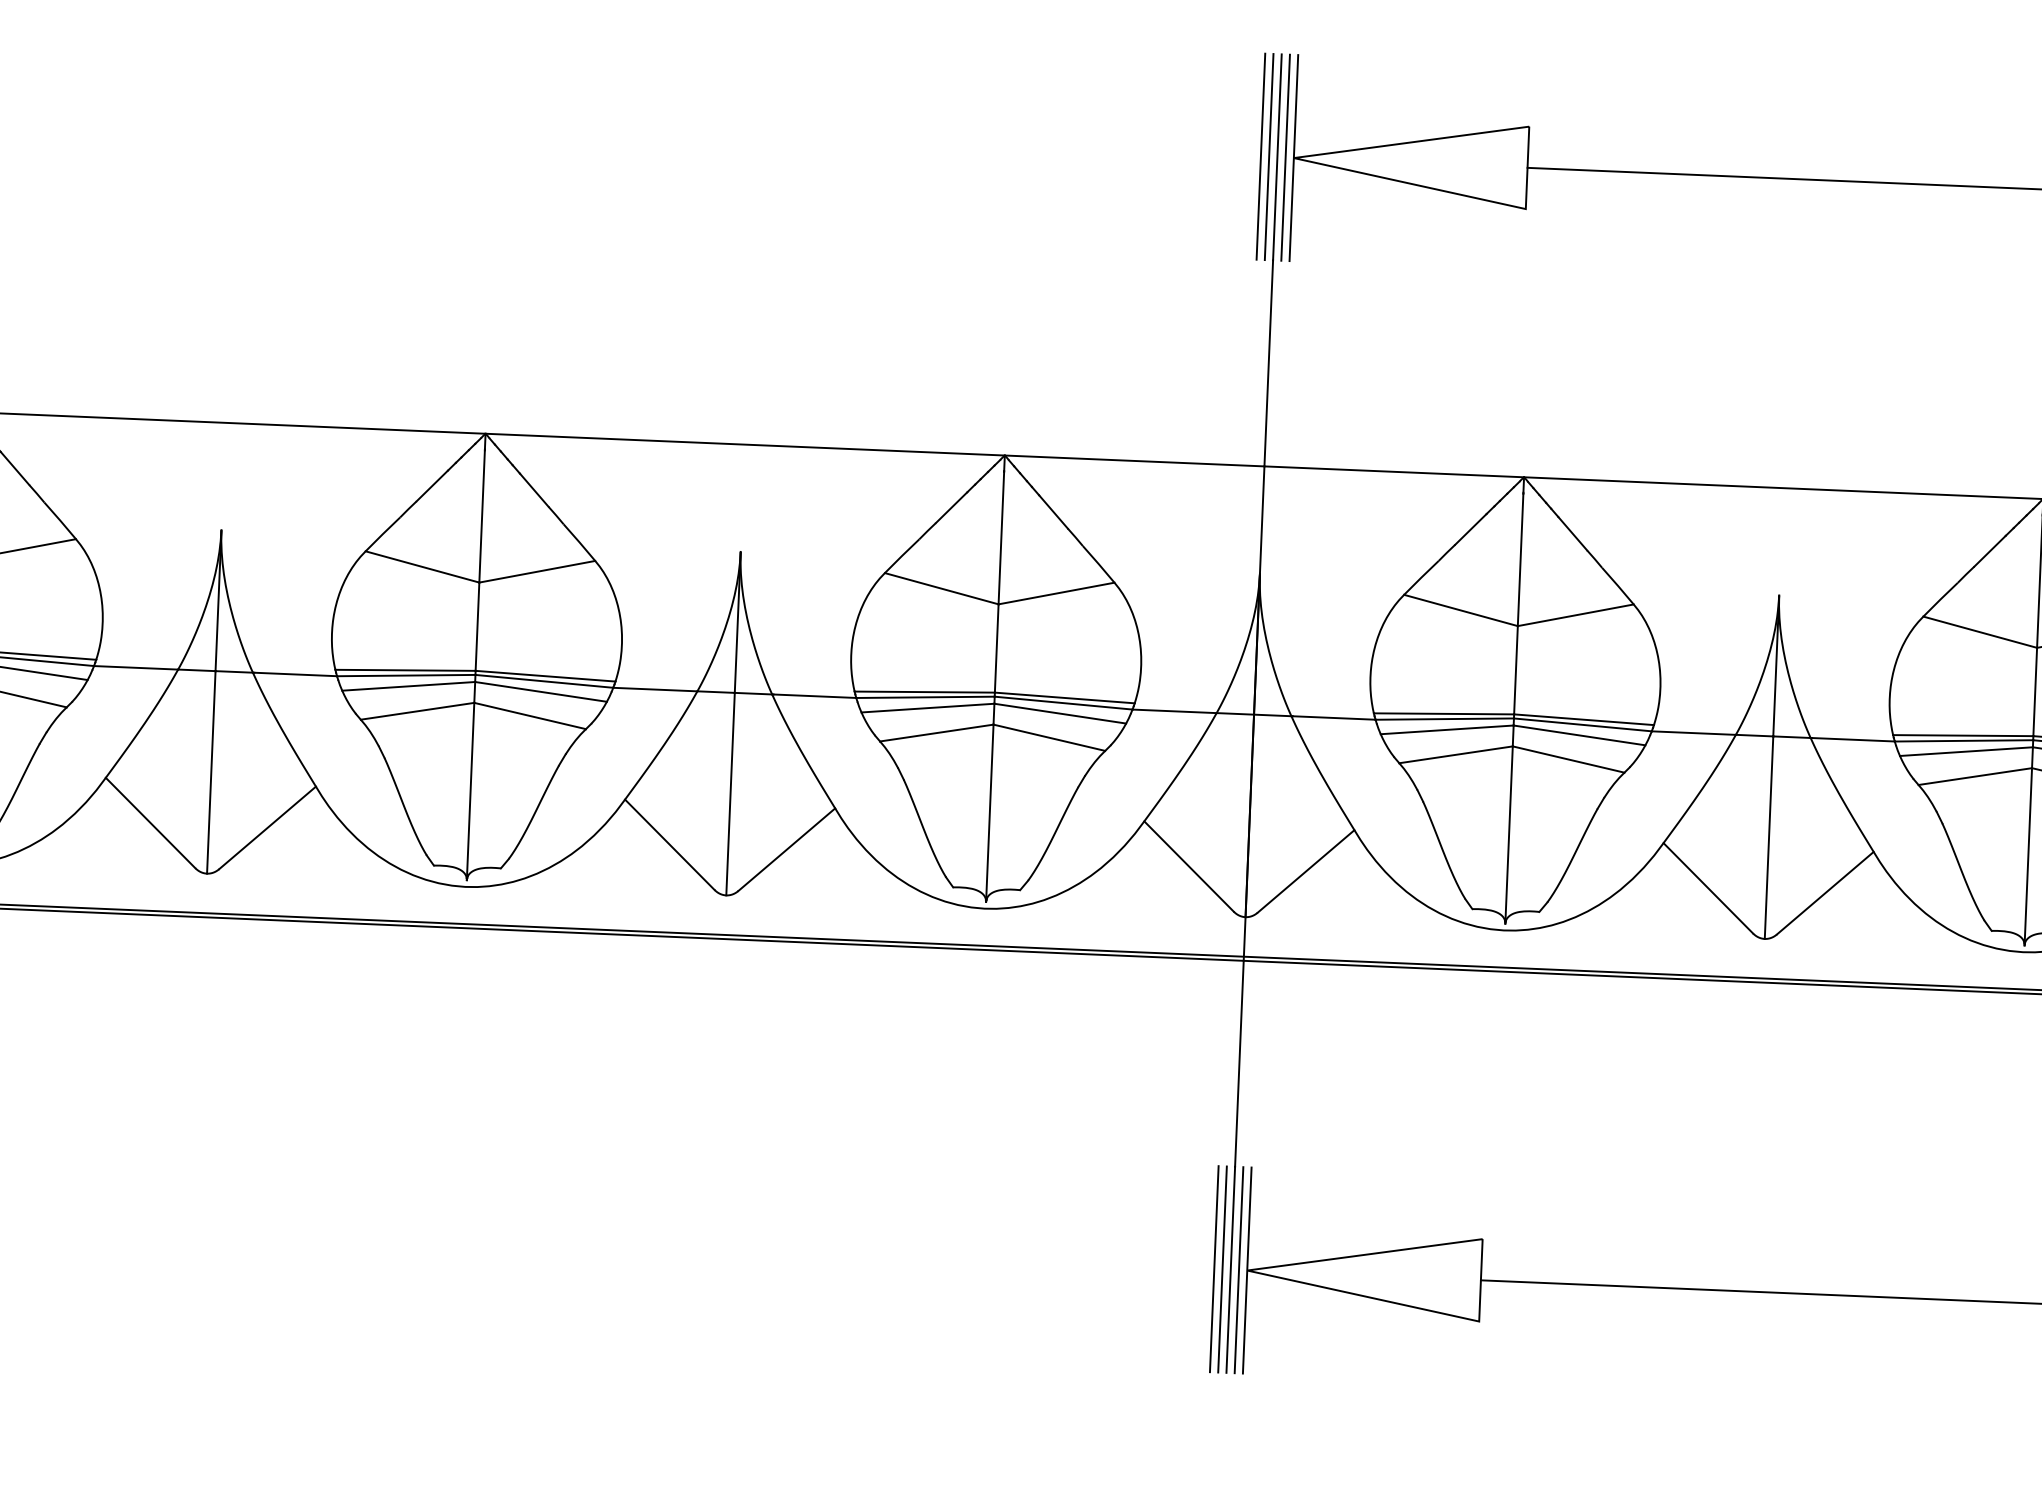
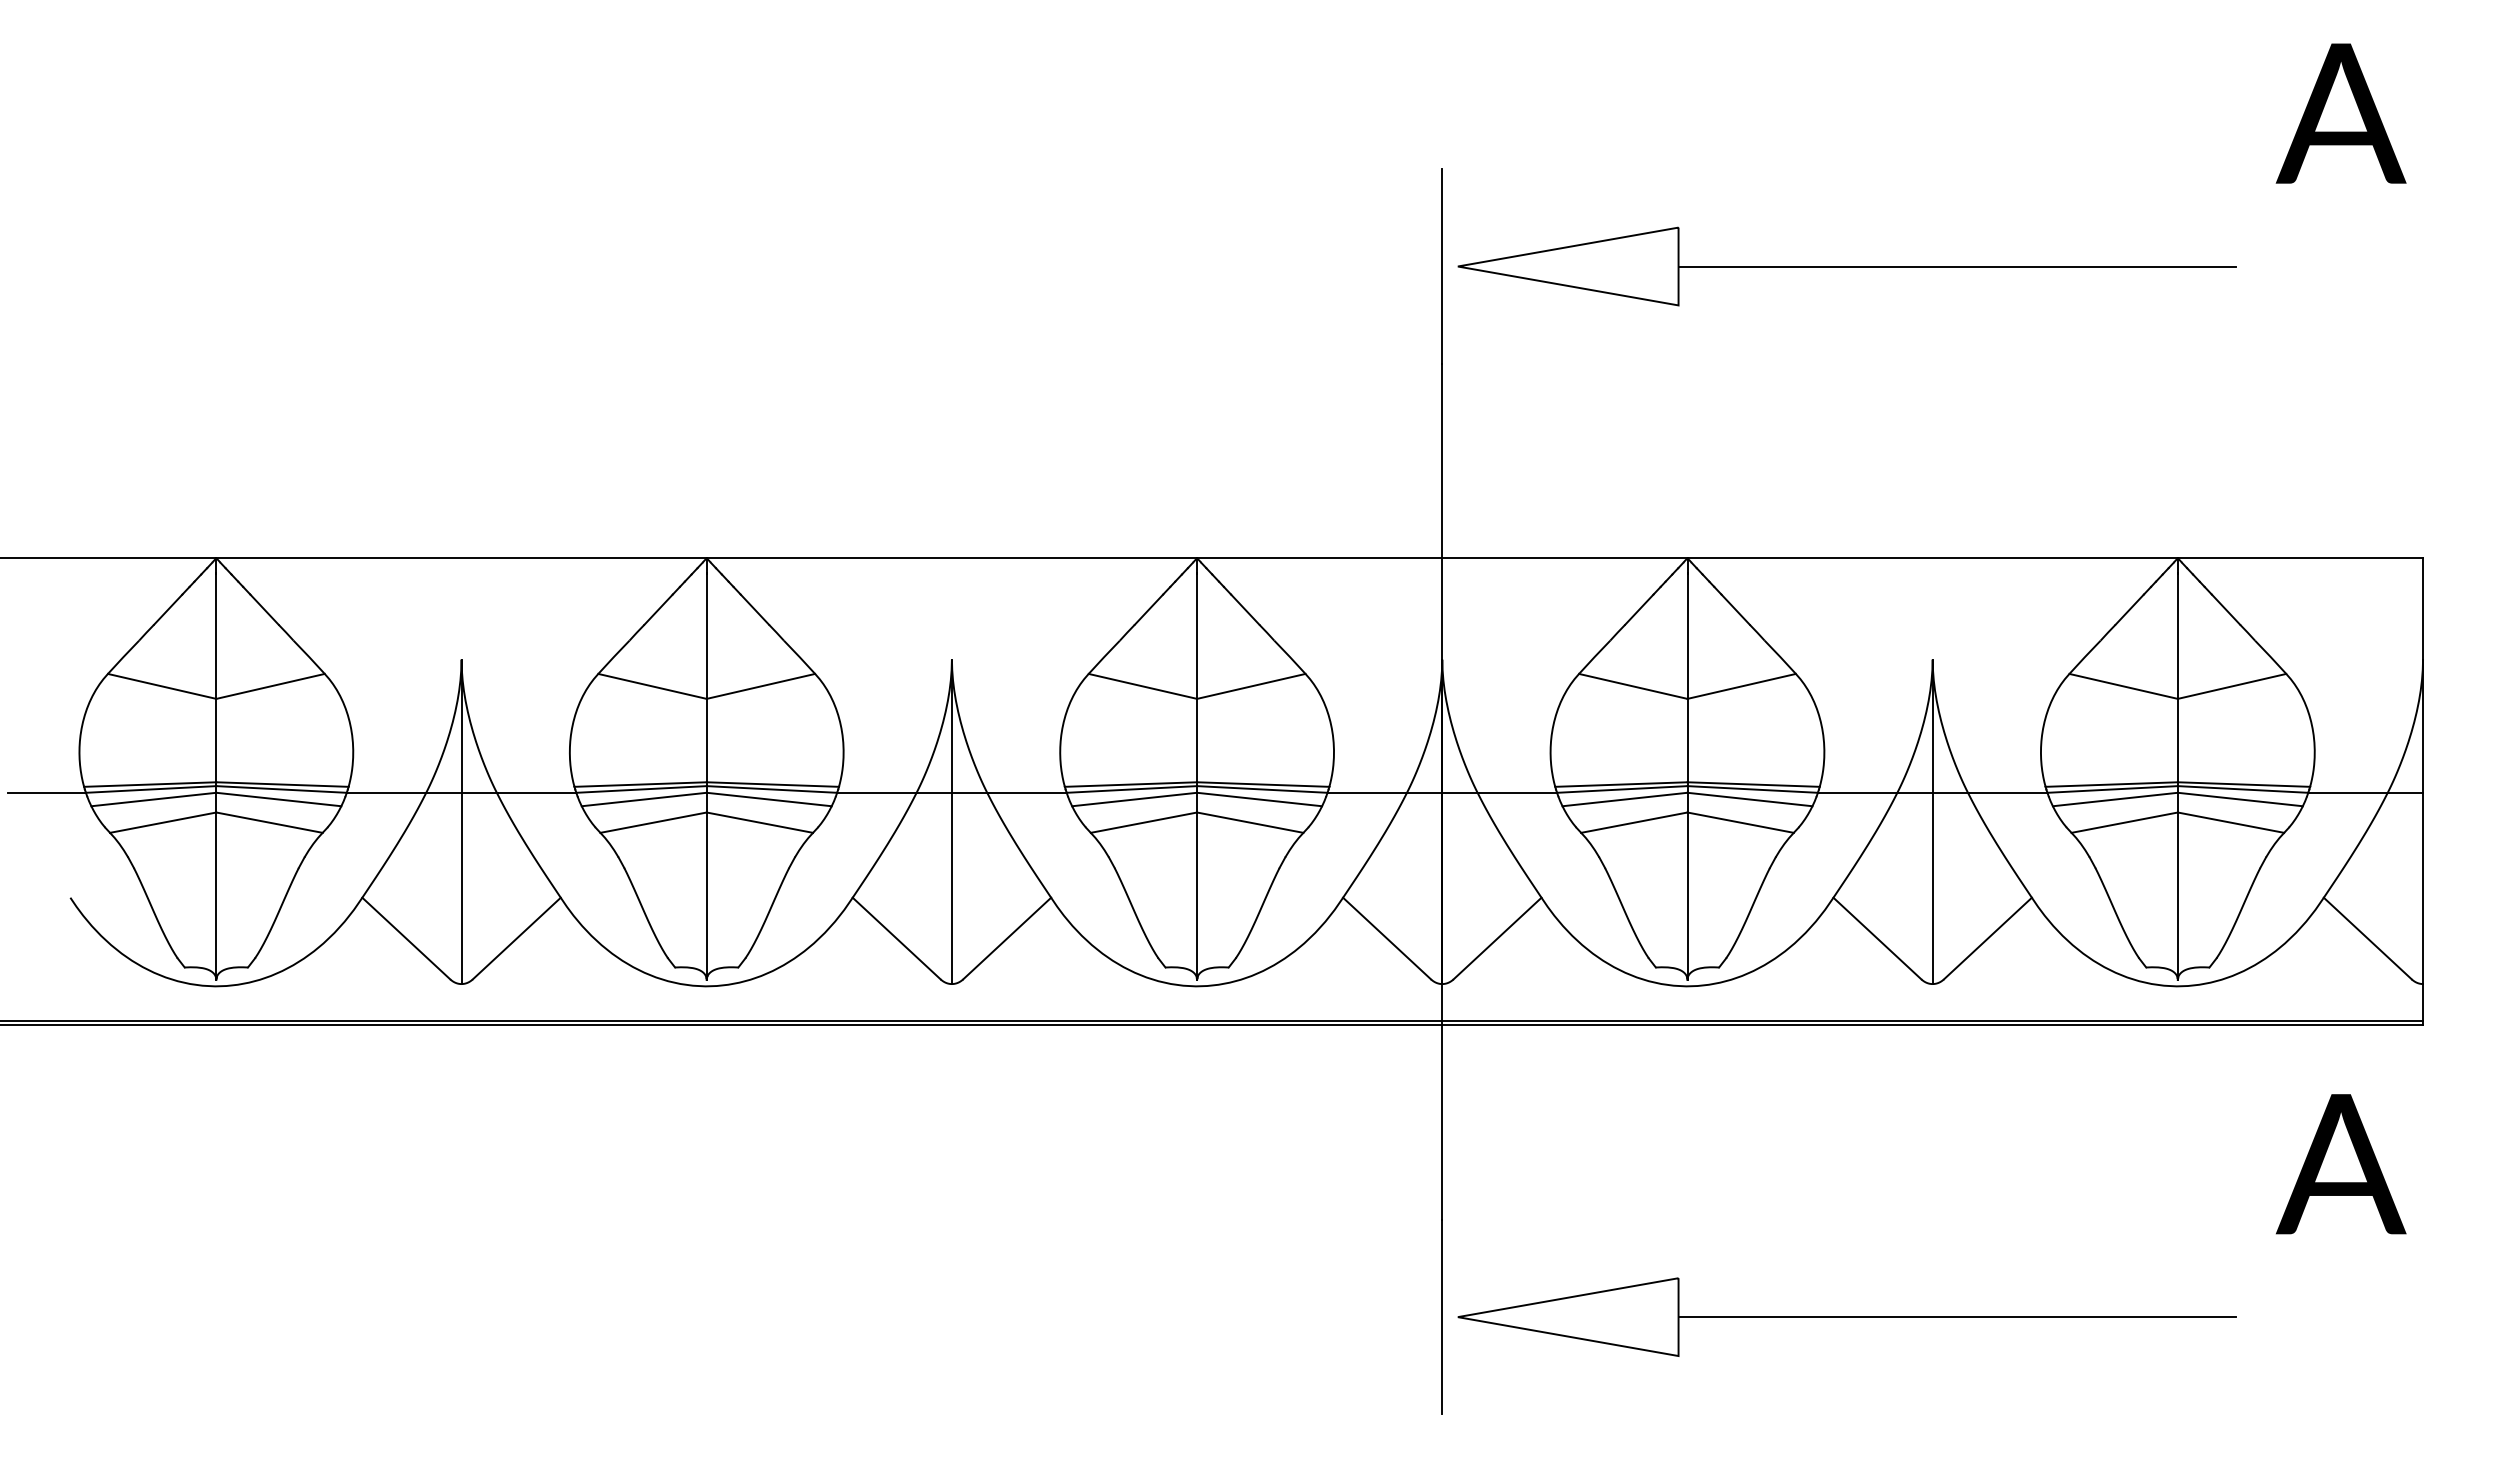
line: (1260, 156) -> (1426, 266), removed
line: (1269, 157) -> (1434, 266), removed
line: (1286, 157) -> (1450, 266), removed
line: (1293, 158) -> (1457, 266), removed
line: (1214, 1268) -> (1426, 1316), removed
line: (1222, 1268) -> (1434, 1316), removed
line: (1239, 1269) -> (1450, 1316), removed
line: (1246, 1269) -> (1457, 1316), removed

